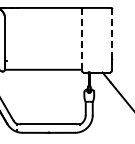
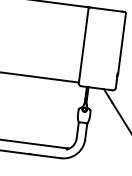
line: (112, 33) -> (122, 43), dashed -> solid
line: (81, 39) -> (83, 45), dashed -> solid

